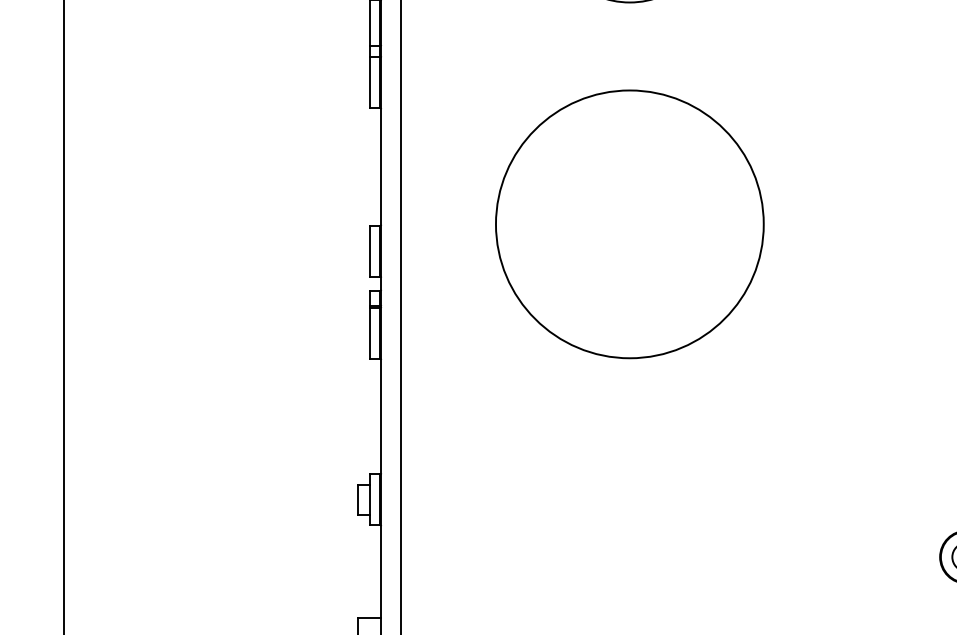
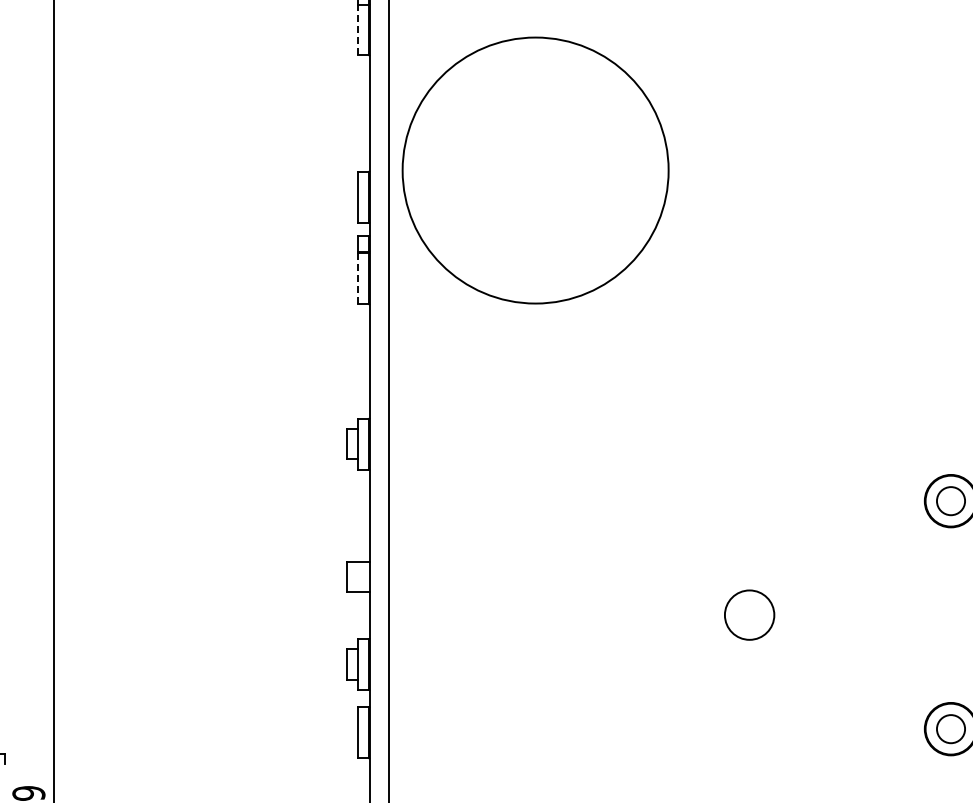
line: (370, 82) -> (358, 29), solid -> dashed
circle: (629, 224) -> (535, 170), moved
line: (370, 333) -> (358, 278), solid -> dashed

